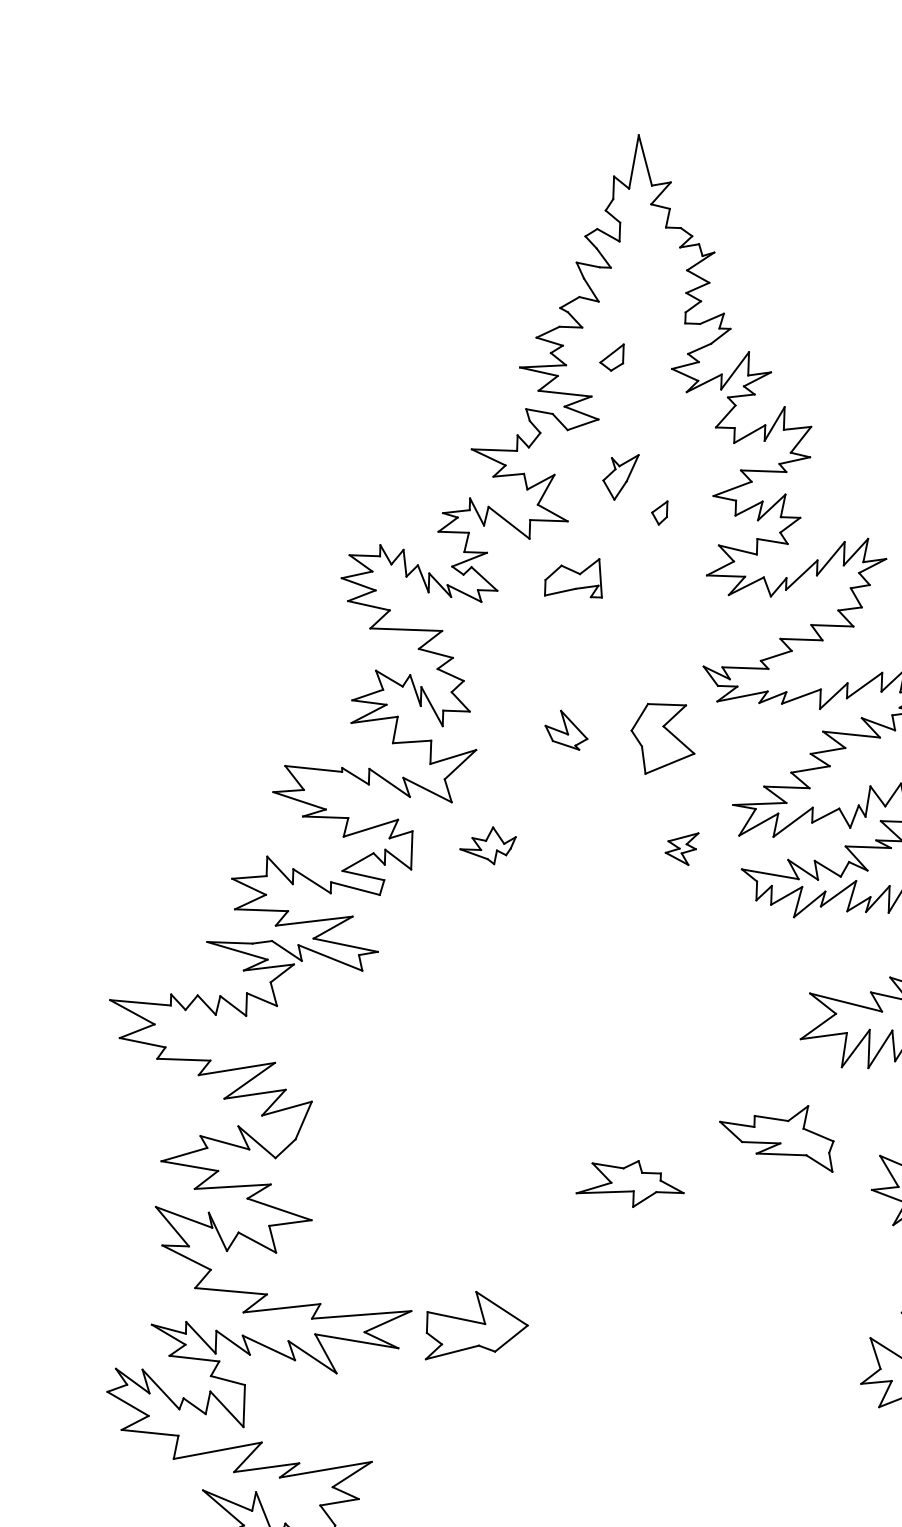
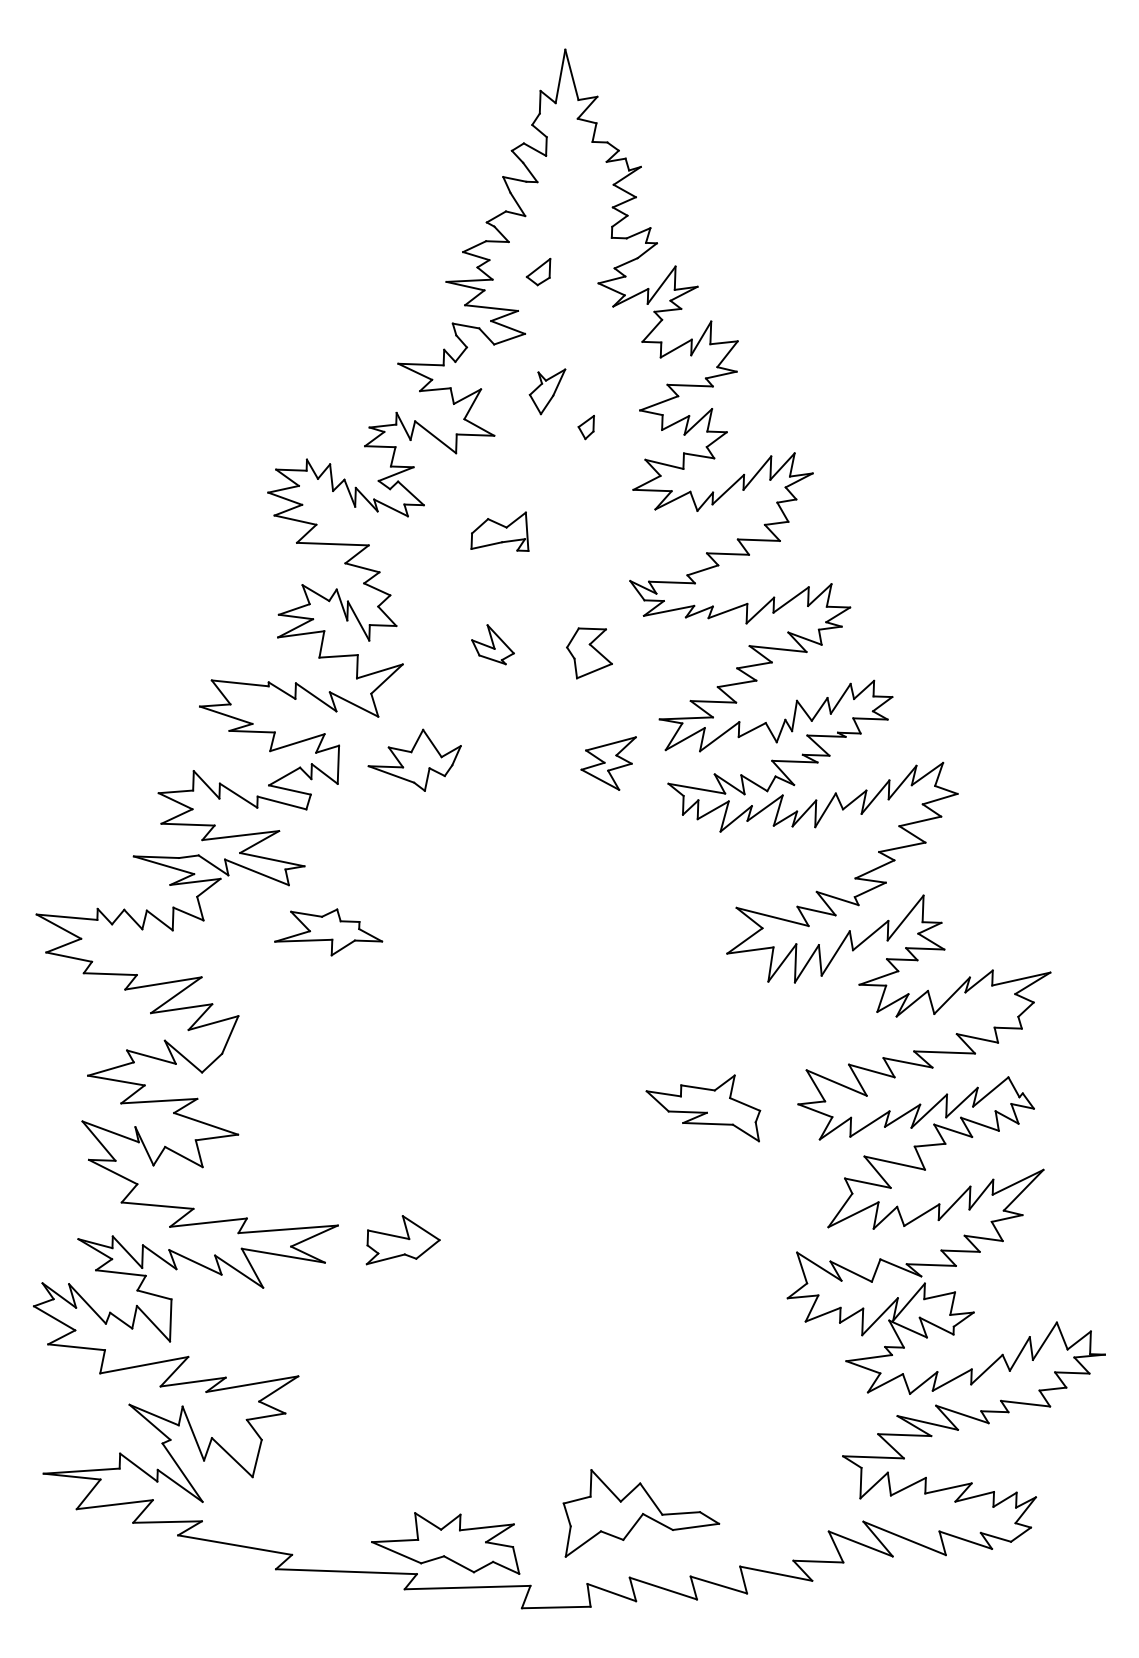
part: (572, 578) -> (499, 531), moved
part: (662, 739) -> (589, 653), size x0.71
part: (487, 845) -> (414, 759), size x1.67
part: (681, 849) -> (608, 763), size x1.67
part: (776, 1139) -> (703, 1108), moved
part: (629, 1184) -> (328, 932), moved
part: (475, 1326) -> (402, 1240), size x0.71

